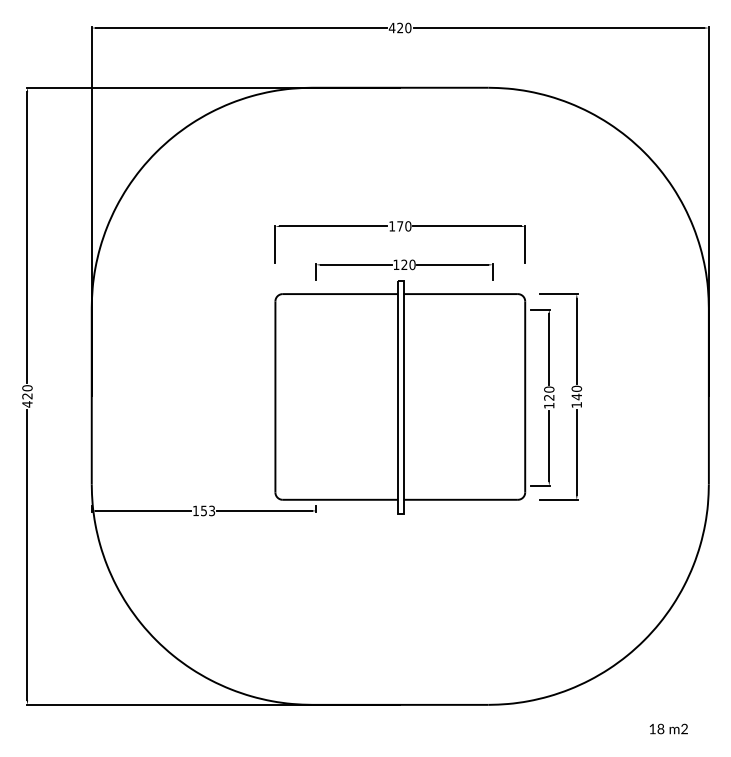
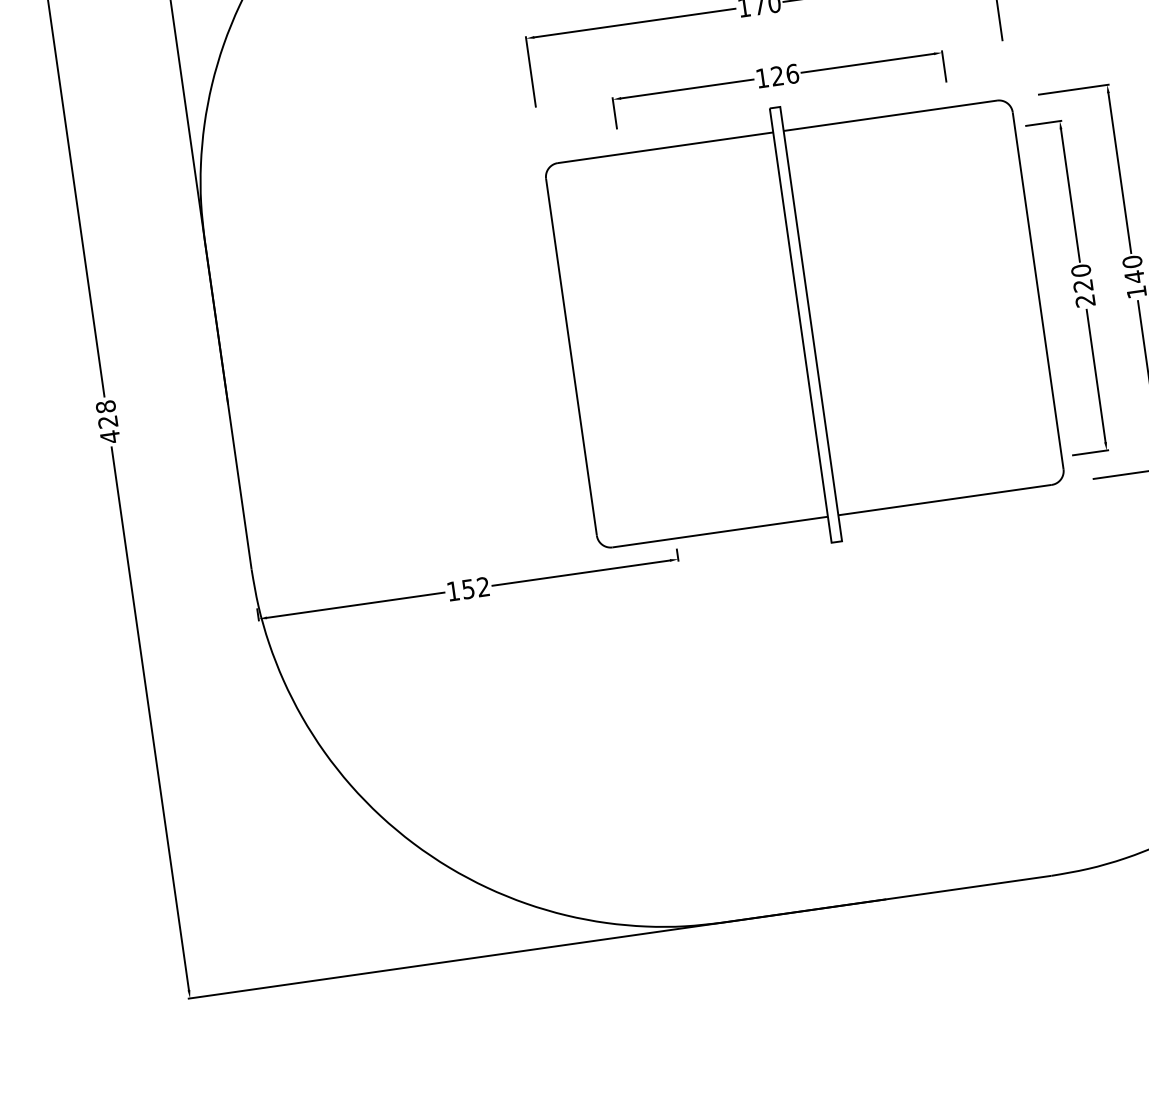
text: (412, 264) -> (792, 73), 120 -> 126
text: (27, 388) -> (106, 407), 420 -> 428
text: (549, 405) -> (1085, 300), 120 -> 220
text: (212, 511) -> (484, 587), 153 -> 152

